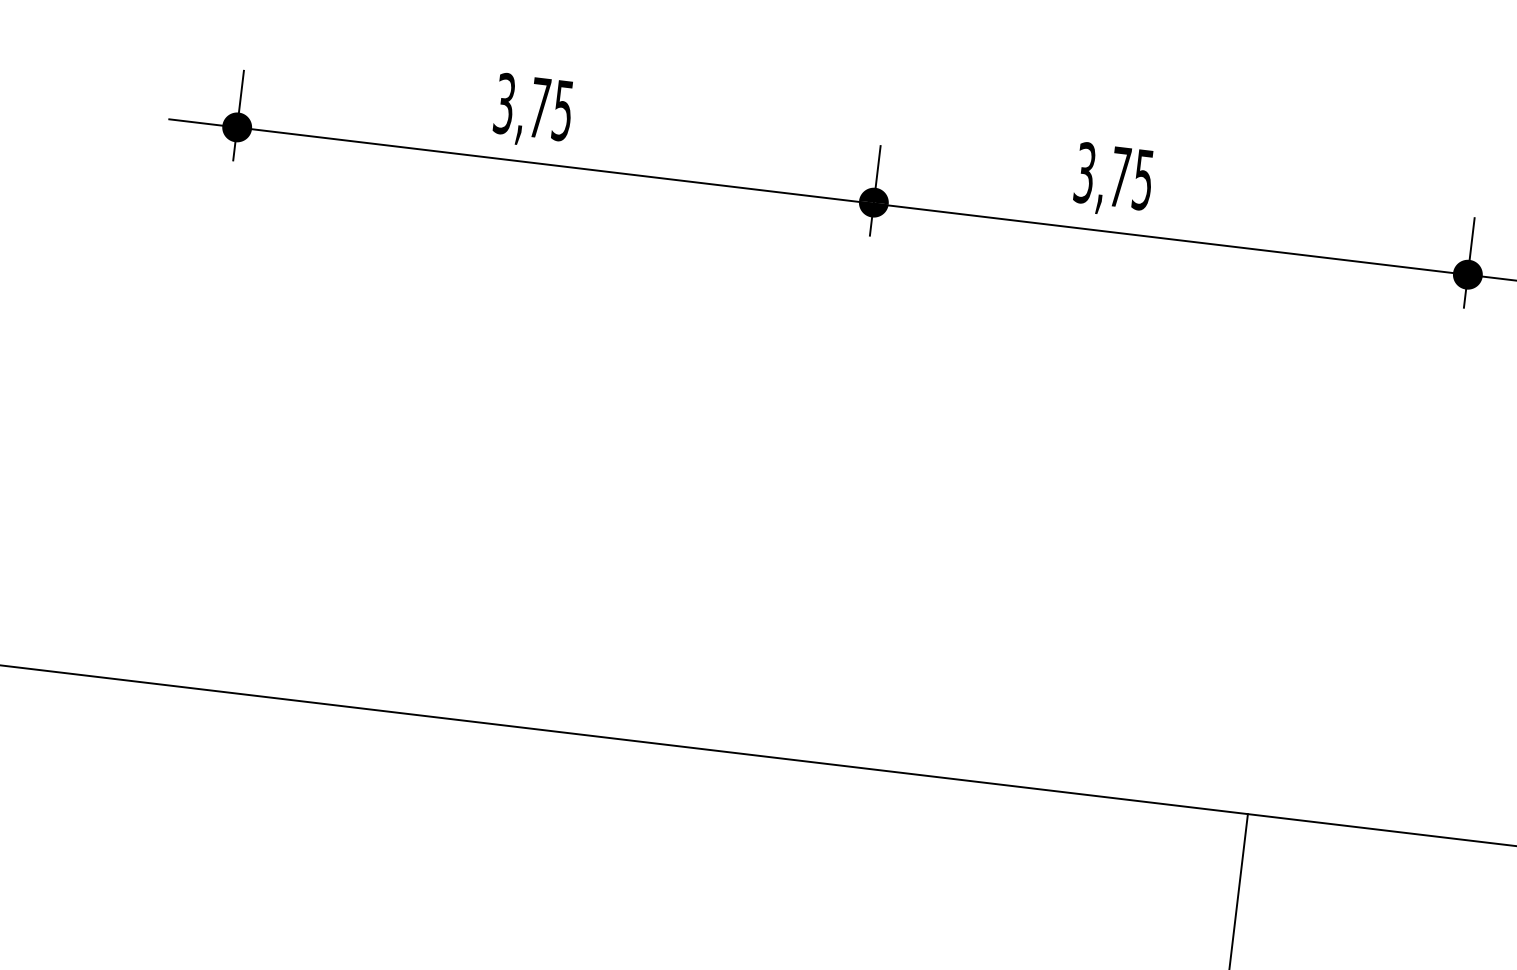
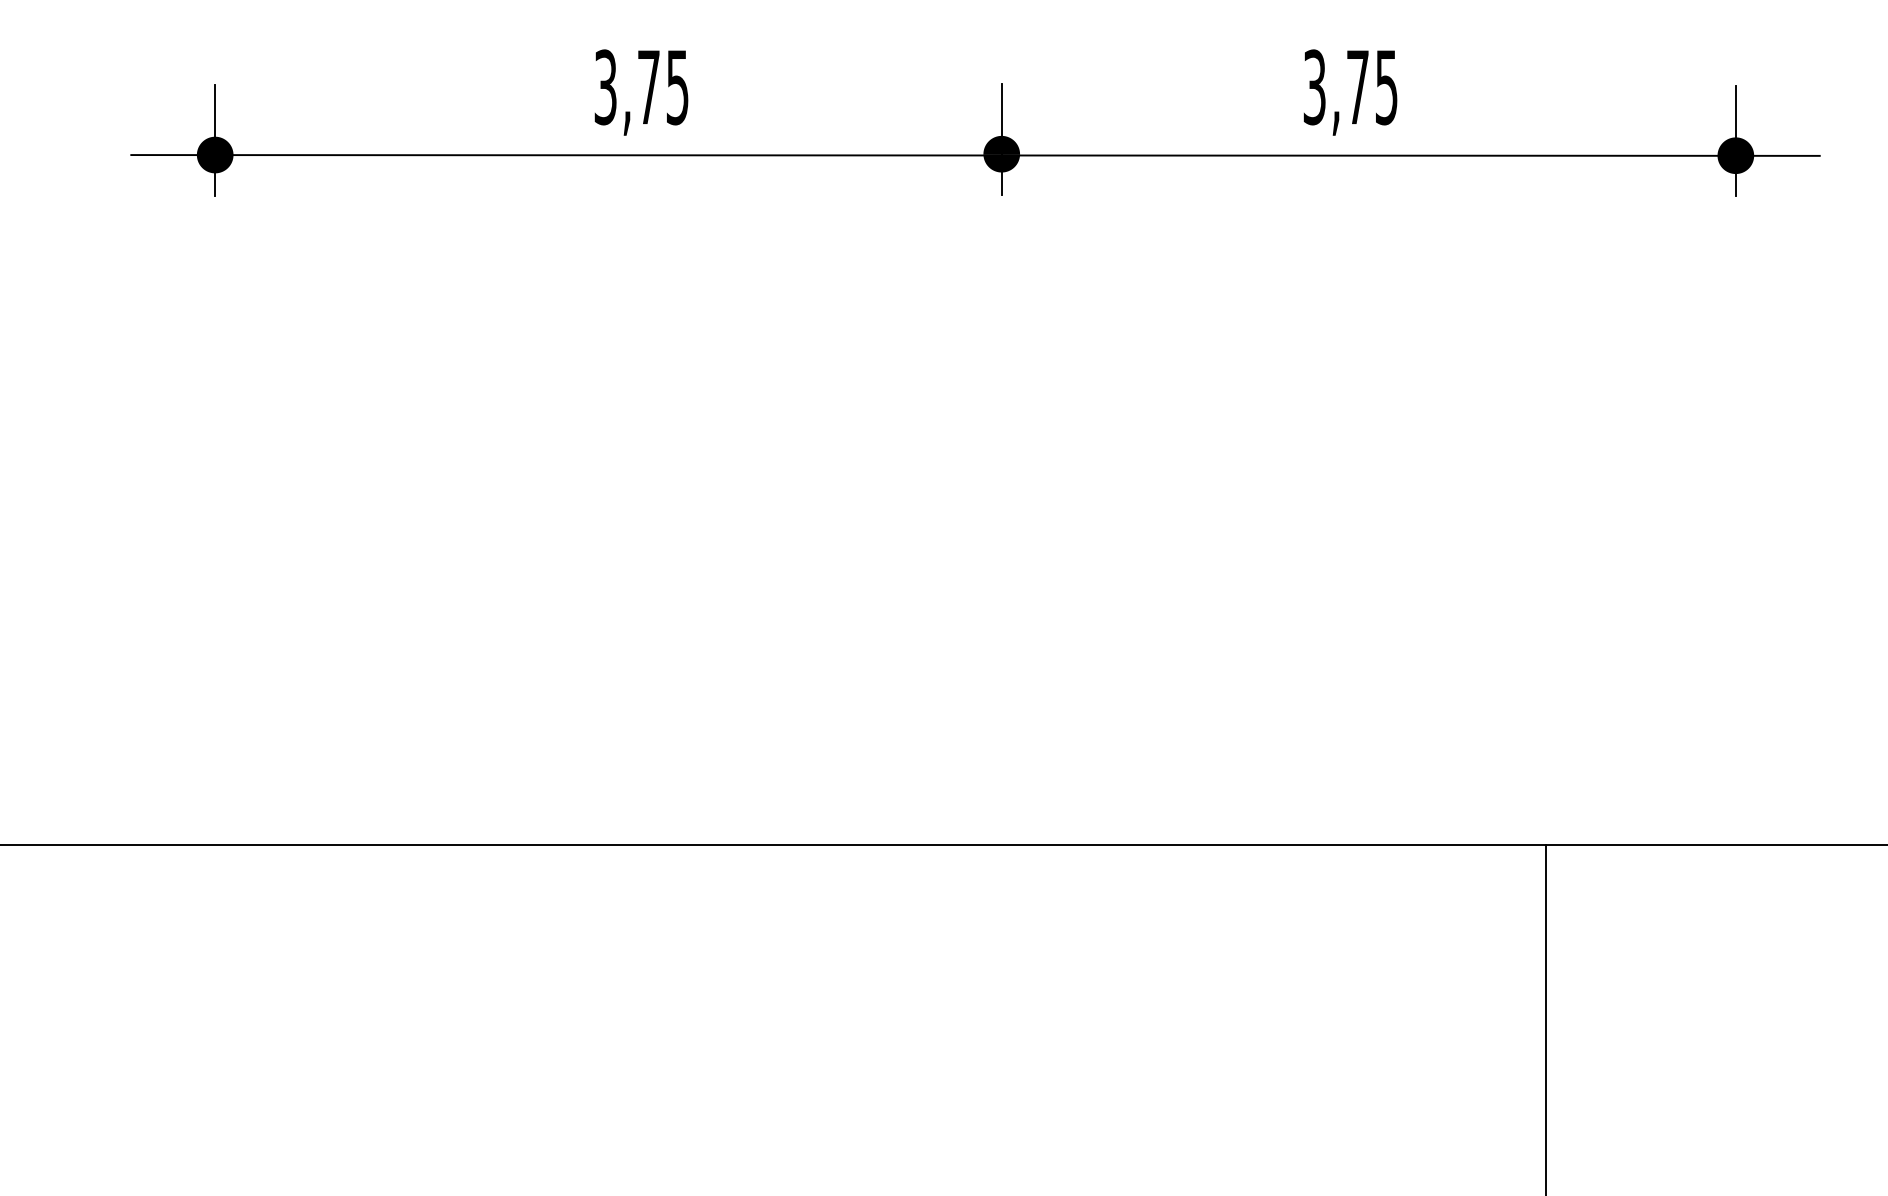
text: (533, 111) -> (641, 92), moved
text: (1113, 180) -> (1350, 92), moved

